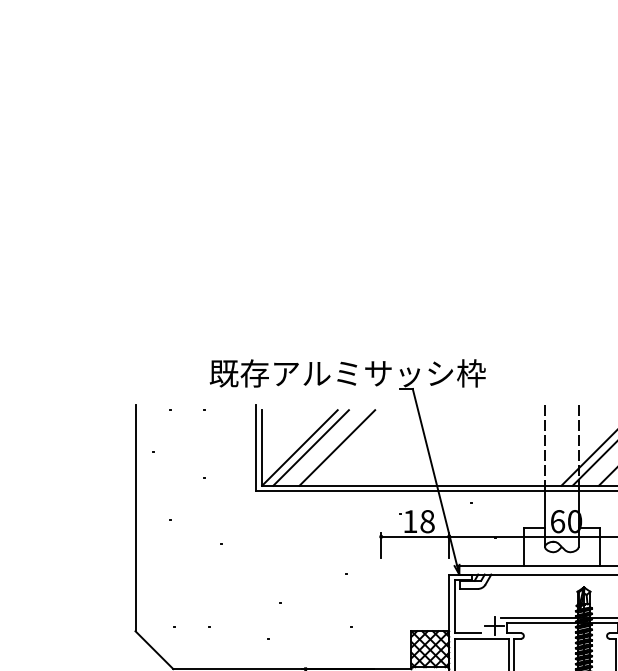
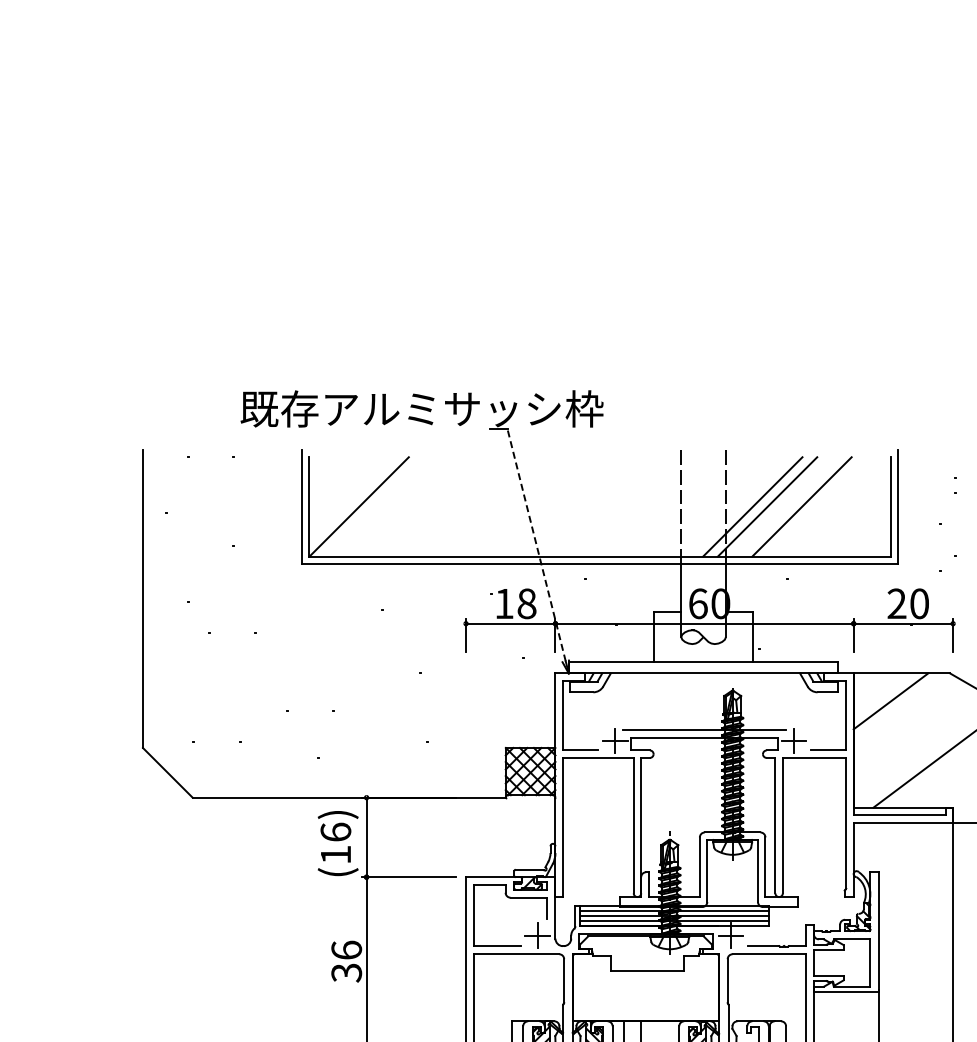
line: (310, 447) -> (373, 506), removed
line: (337, 447) -> (408, 506), removed
line: (434, 477) -> (536, 545), solid -> dashed

